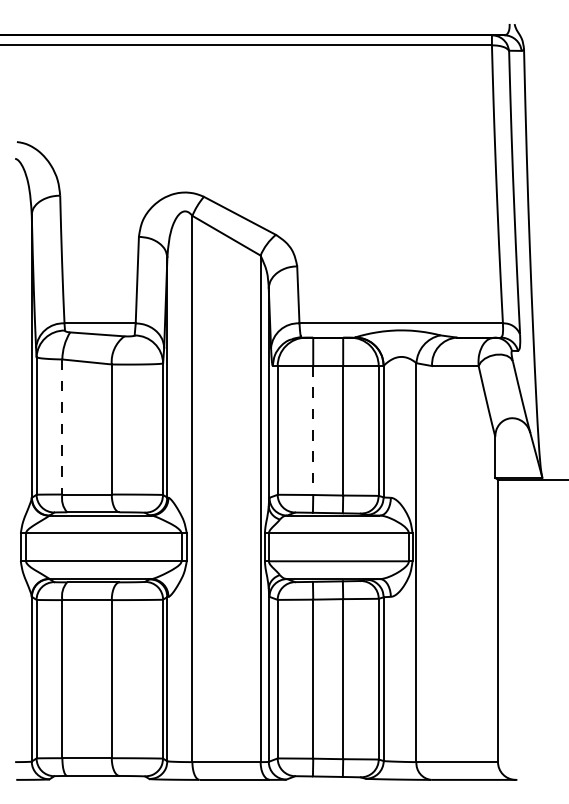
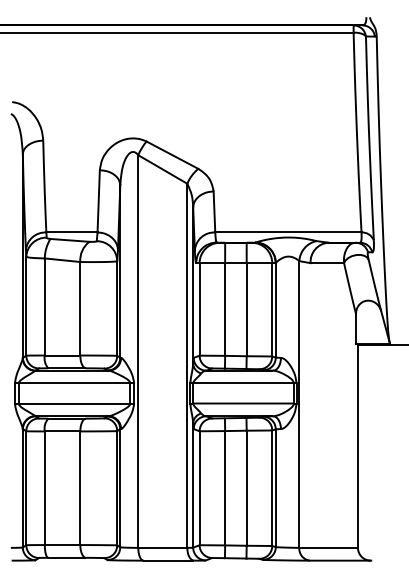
line: (61, 426) -> (44, 306), dashed -> solid
line: (313, 431) -> (225, 310), dashed -> solid

